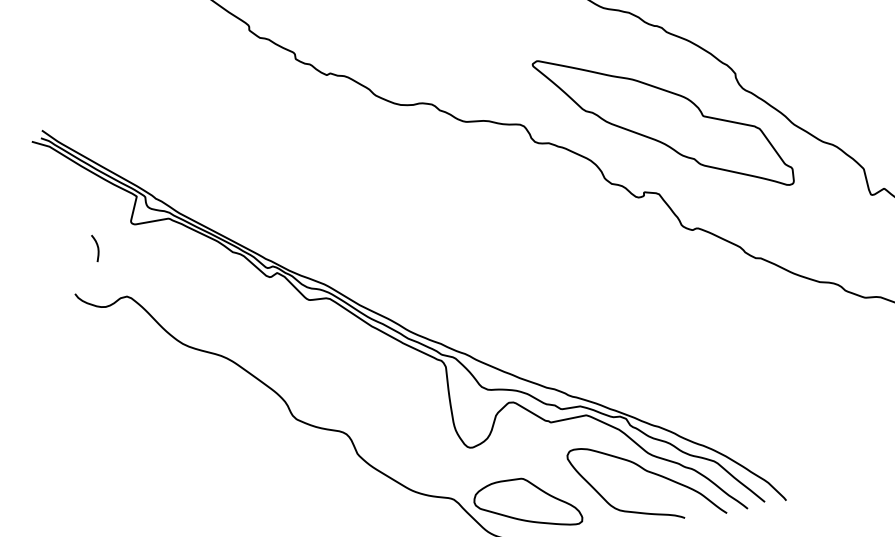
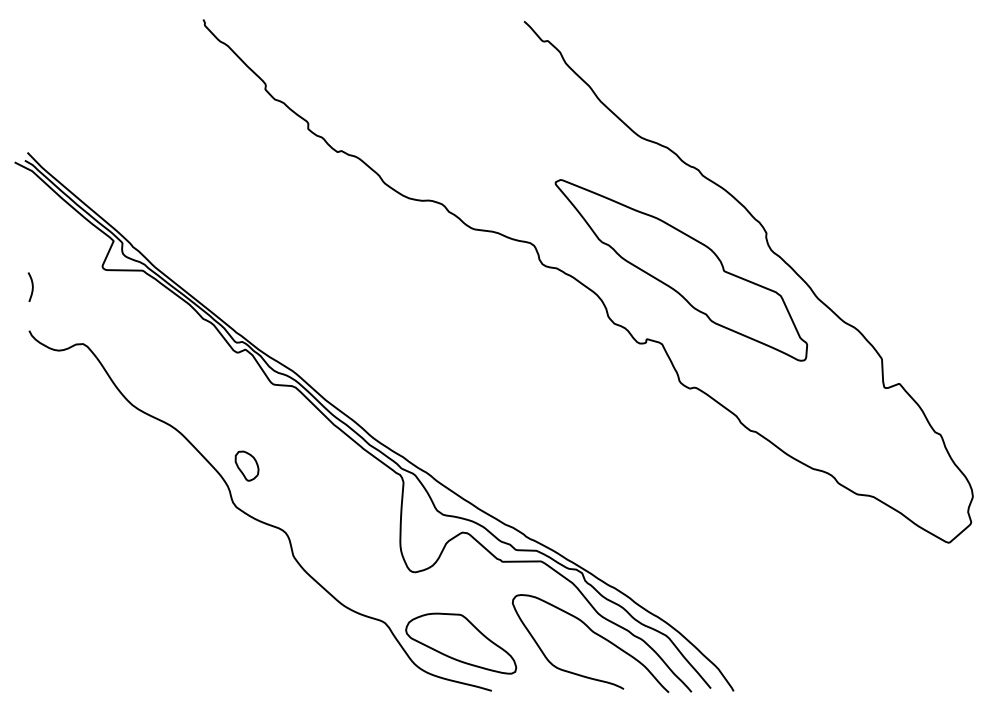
curve: (96, 246) -> (31, 285), moved
part: (298, 379) -> (246, 465), added

